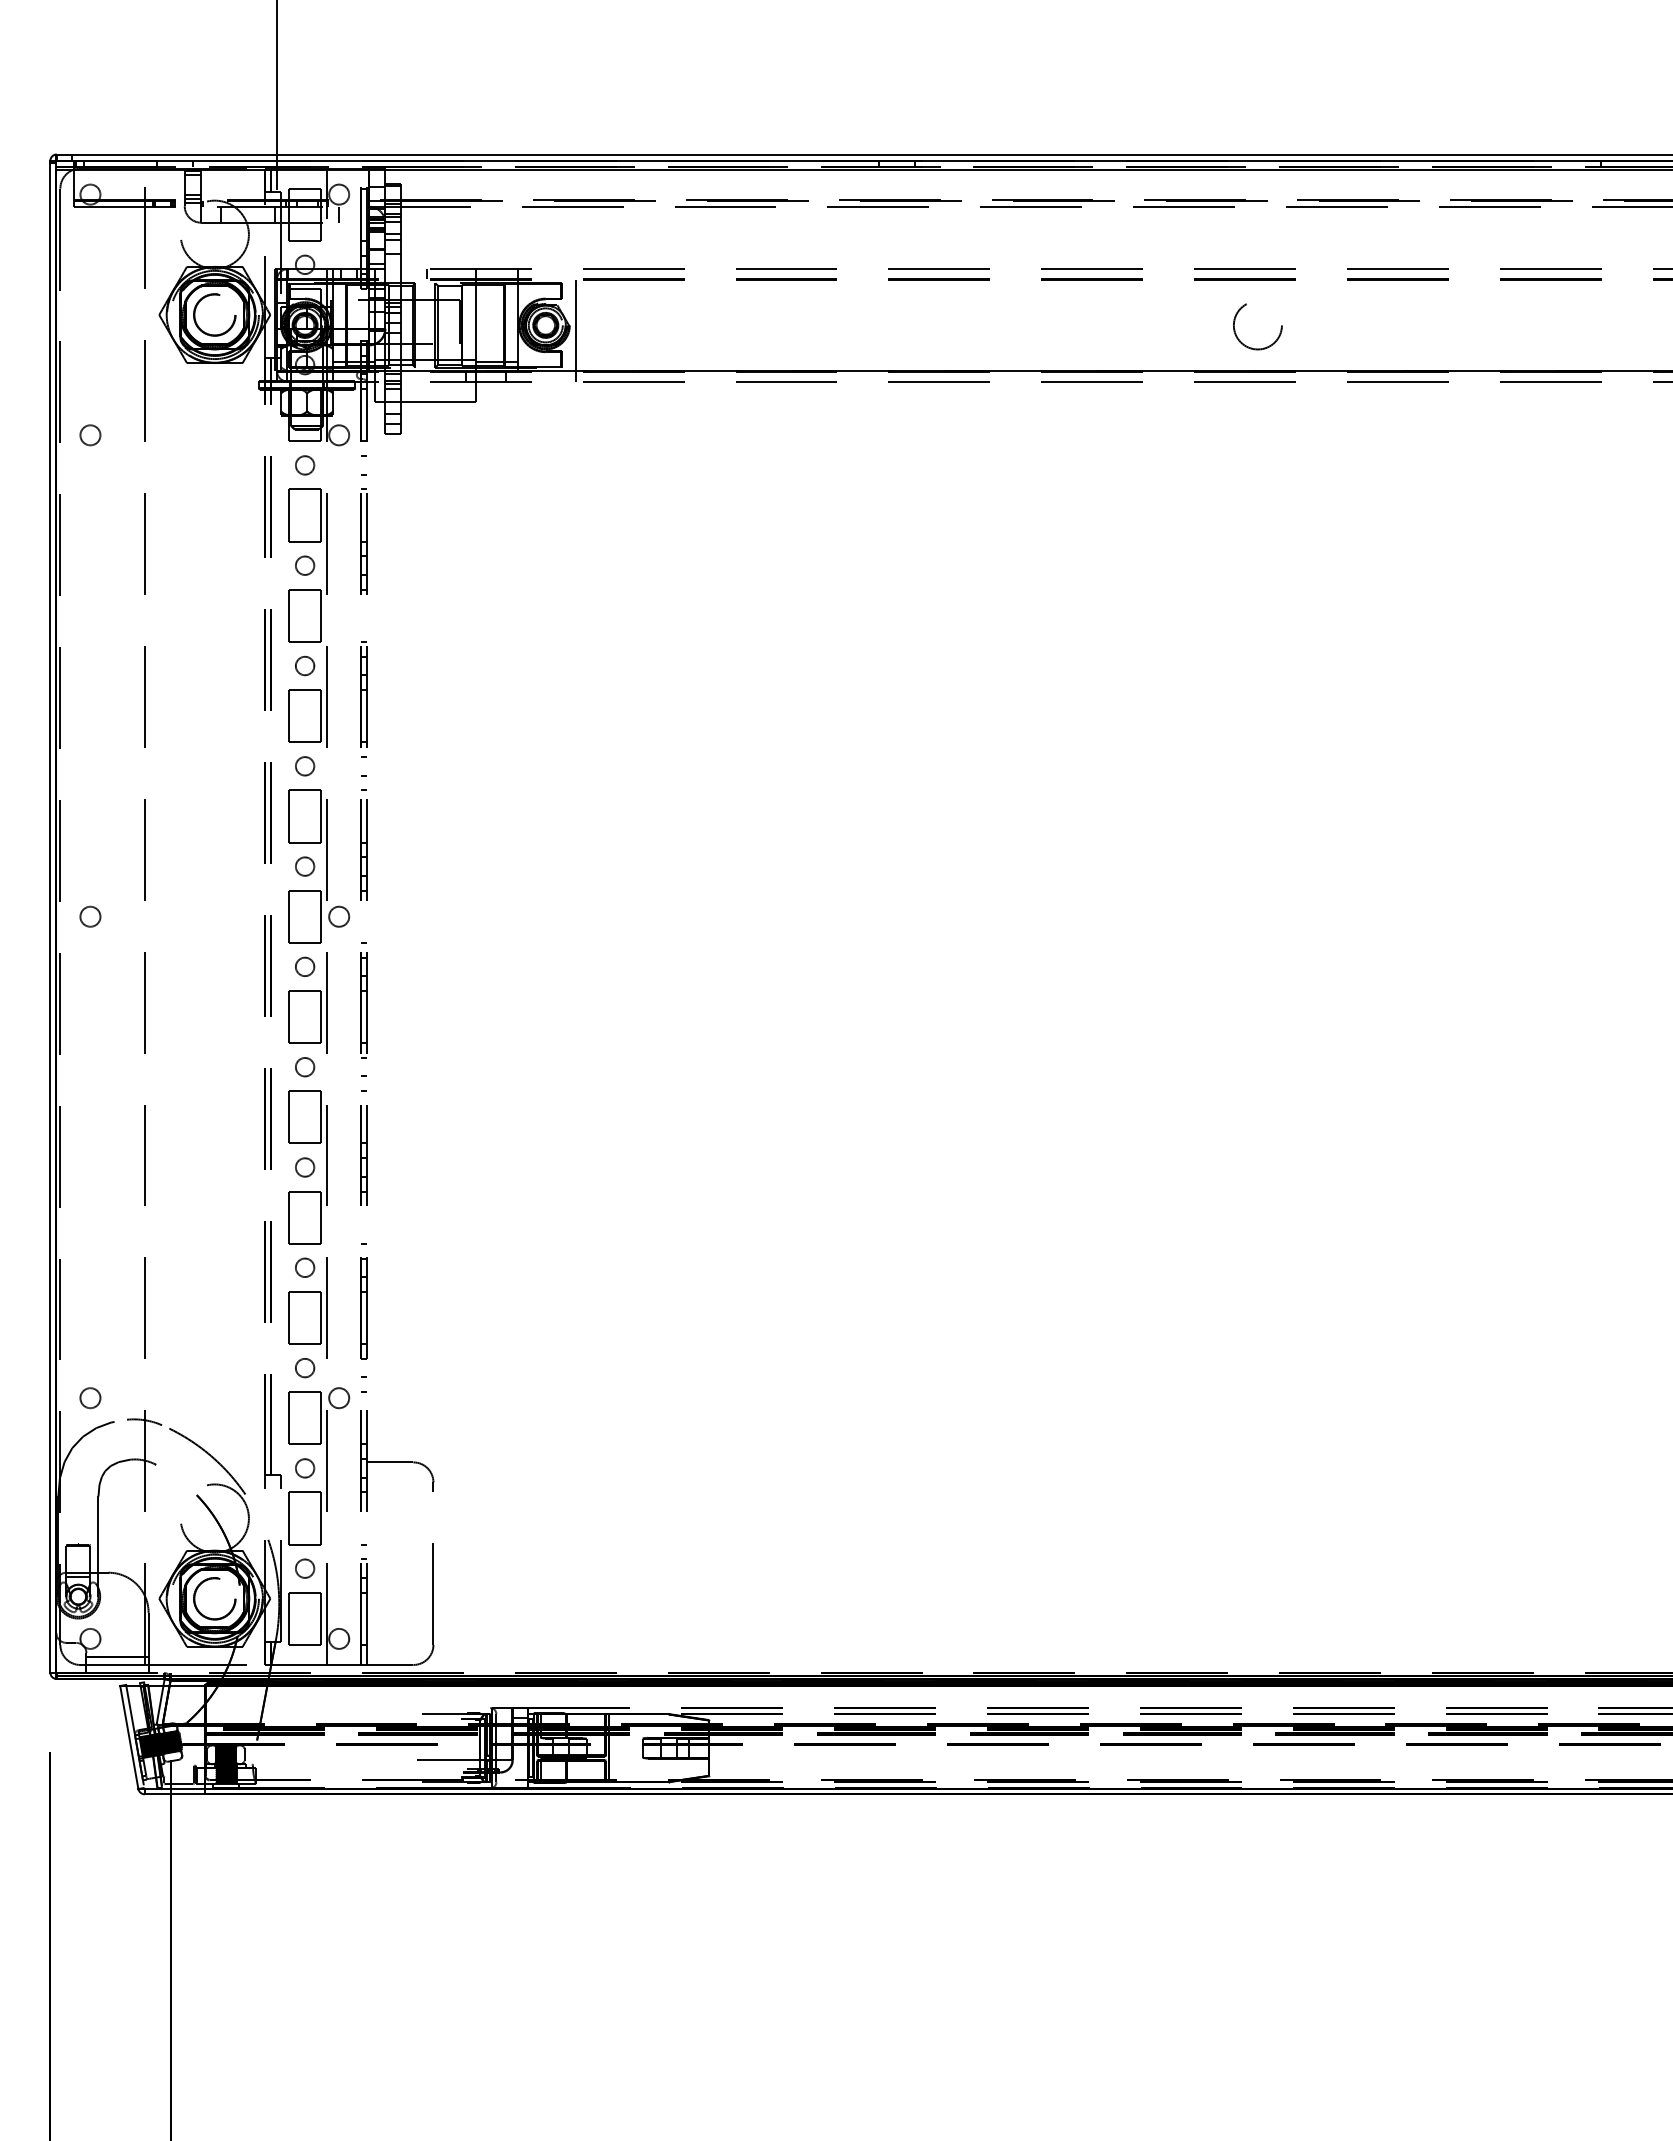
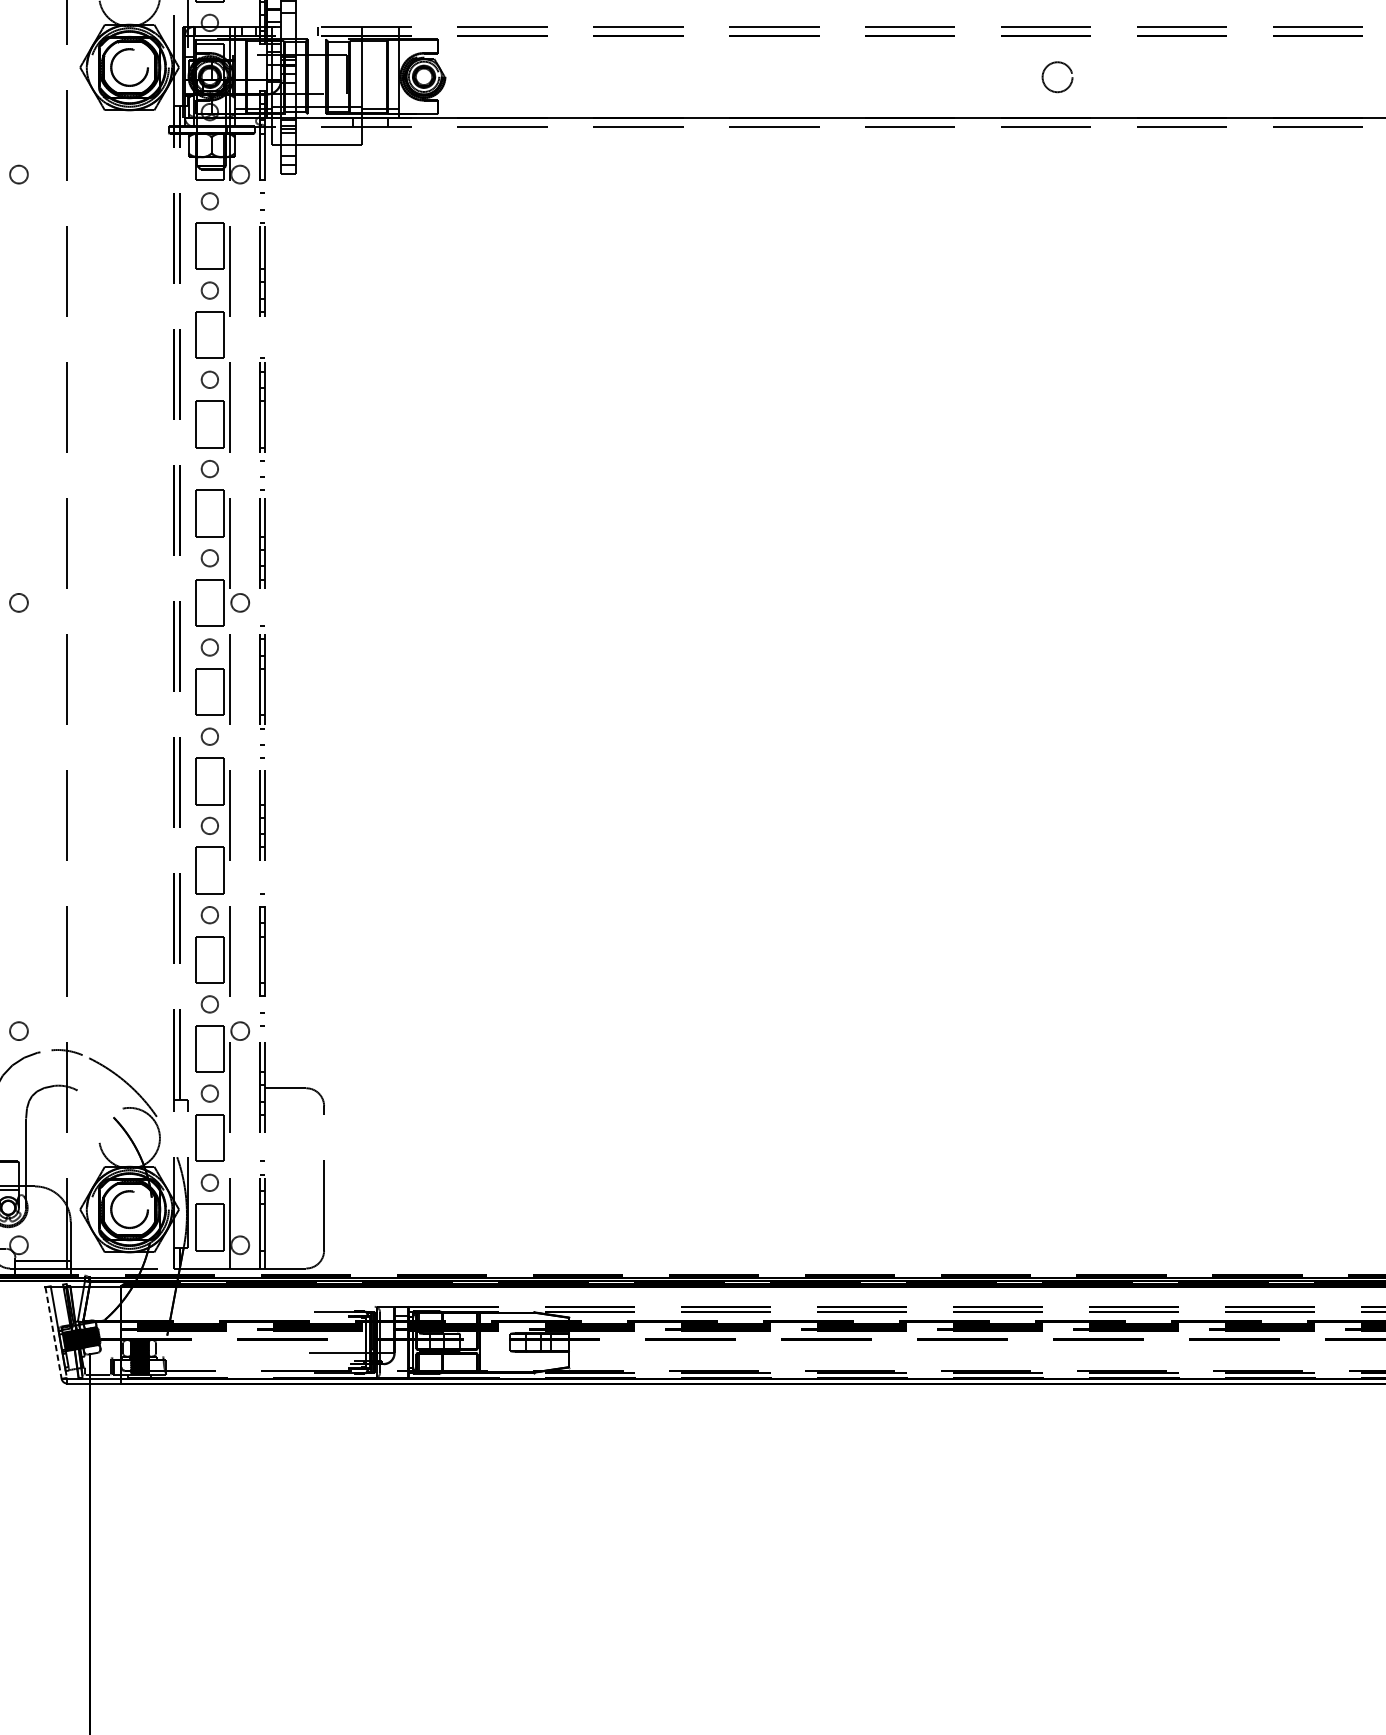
line: (575, 325) -> (450, 76), removed
circle: (1257, 326) -> (1057, 77), size x0.7
line: (129, 1737) -> (53, 1333), solid -> dashed

